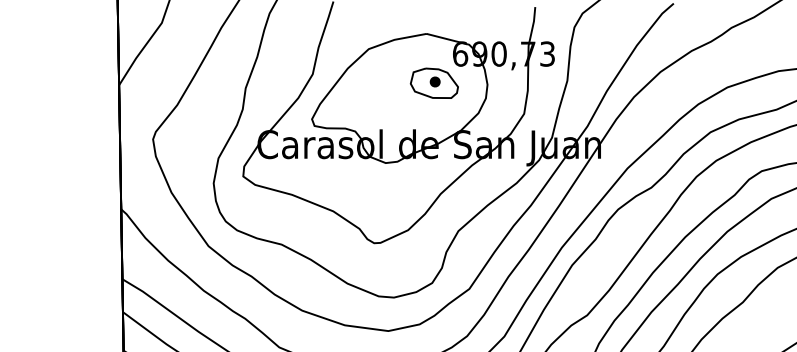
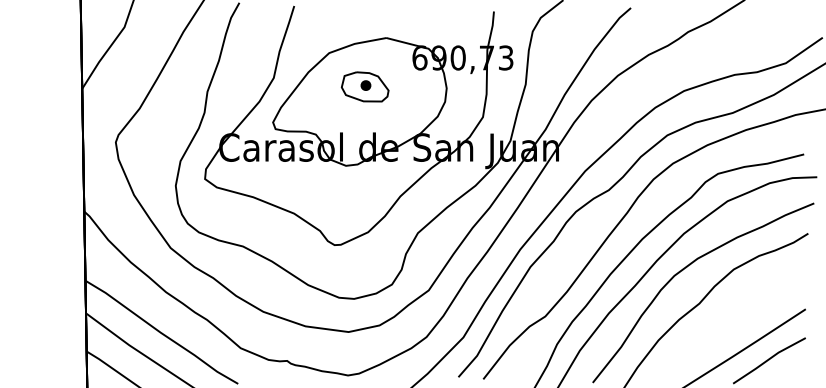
part: (433, 82) -> (364, 86), moved

